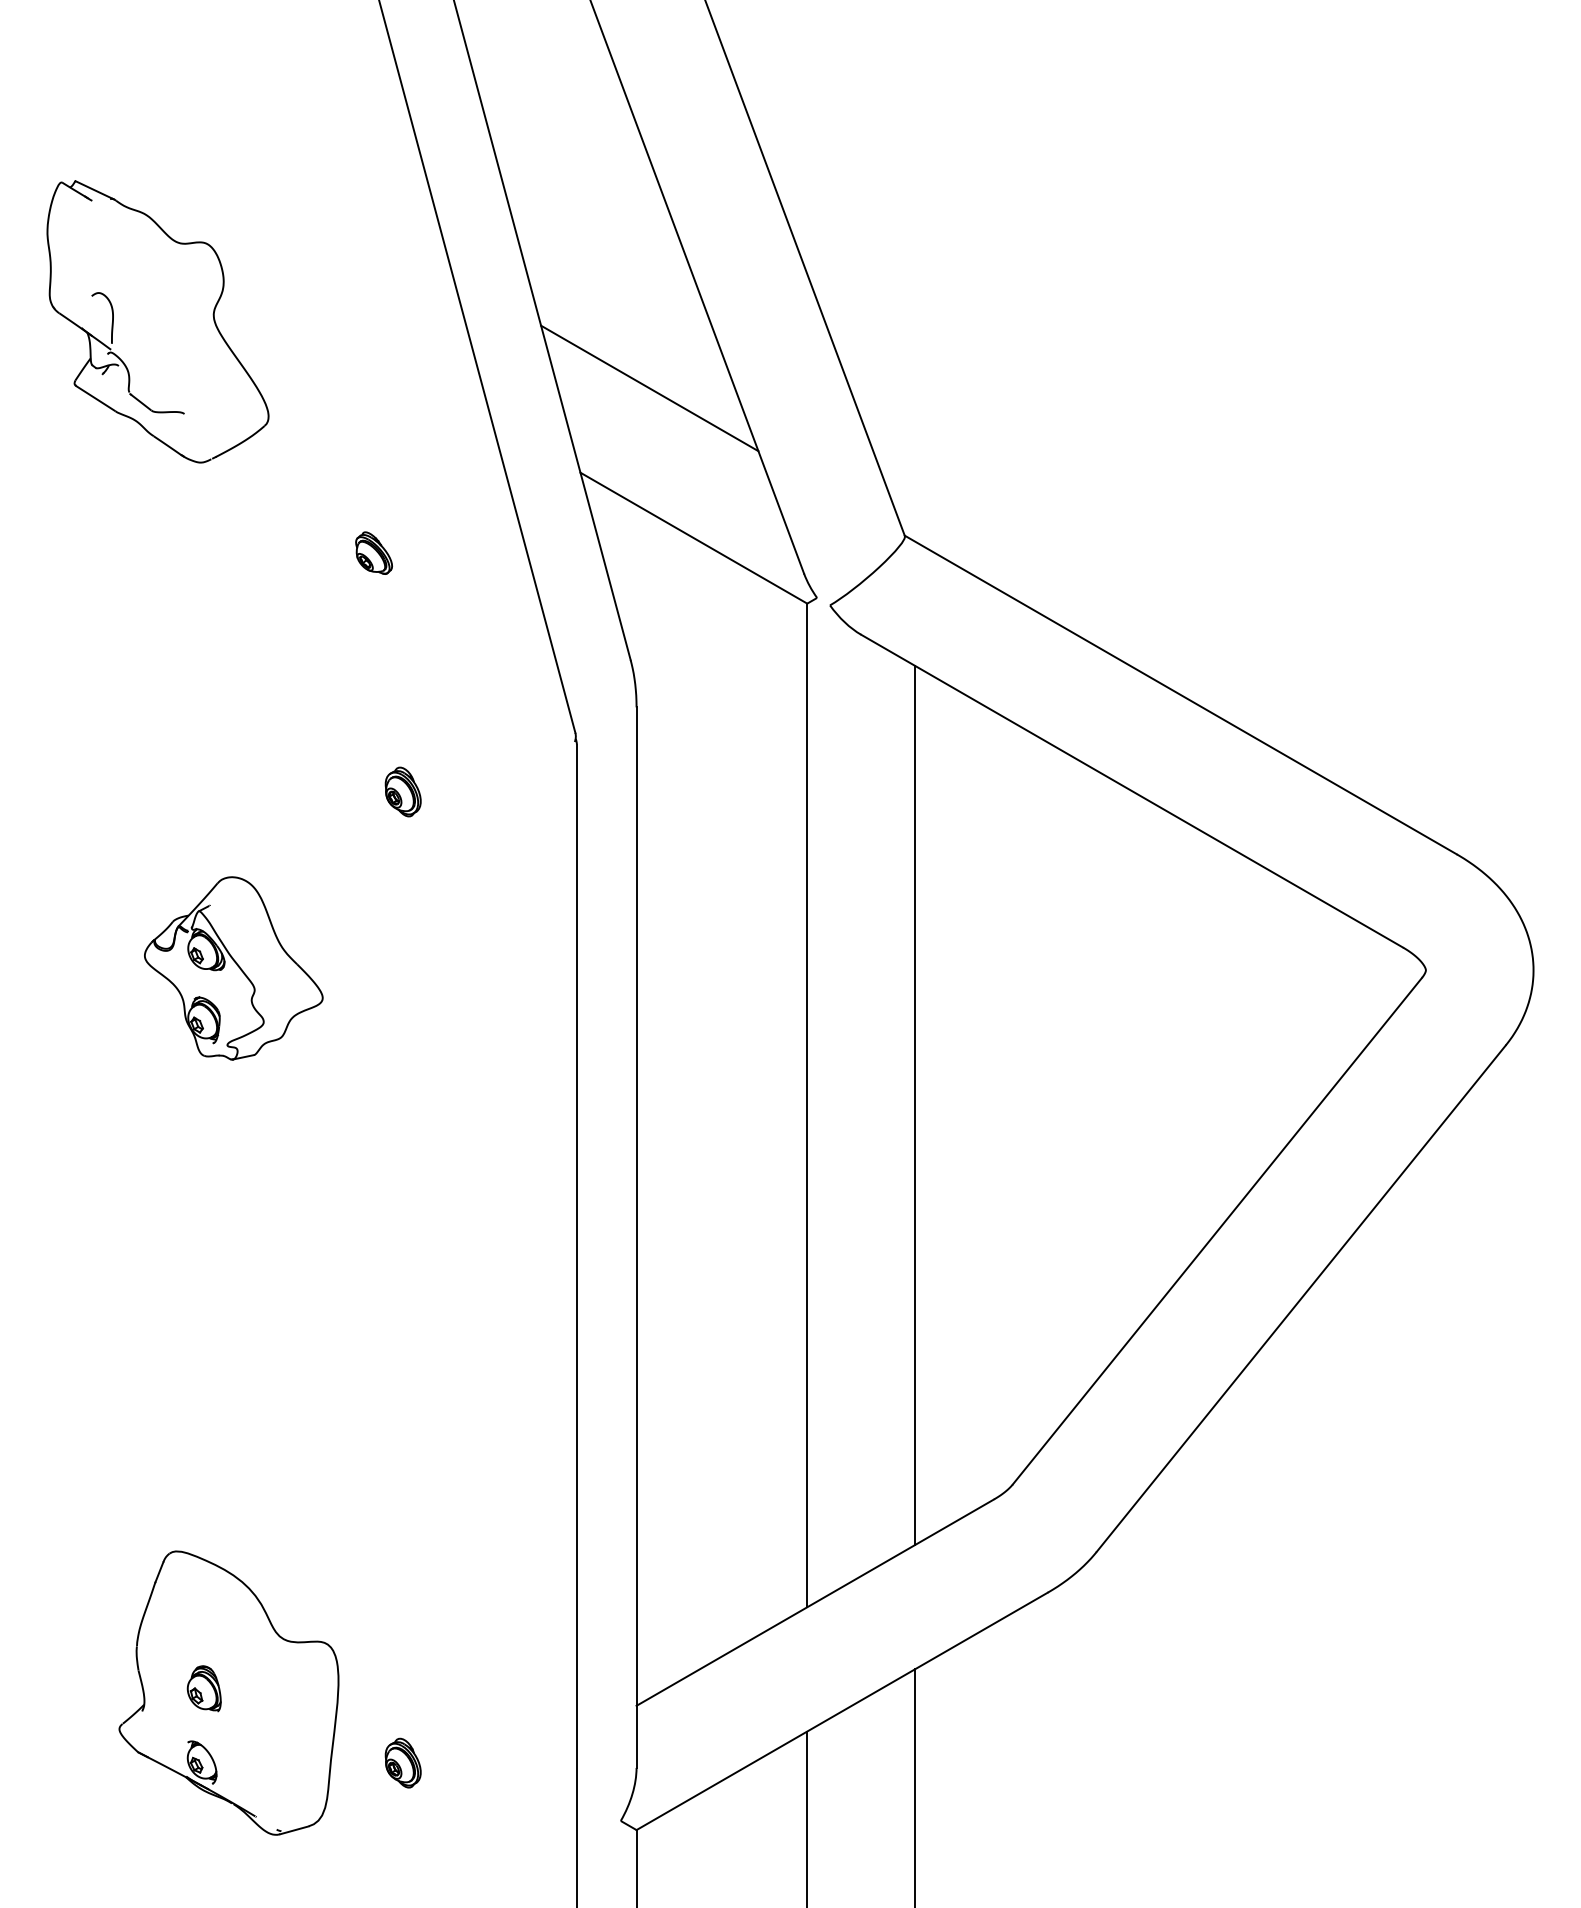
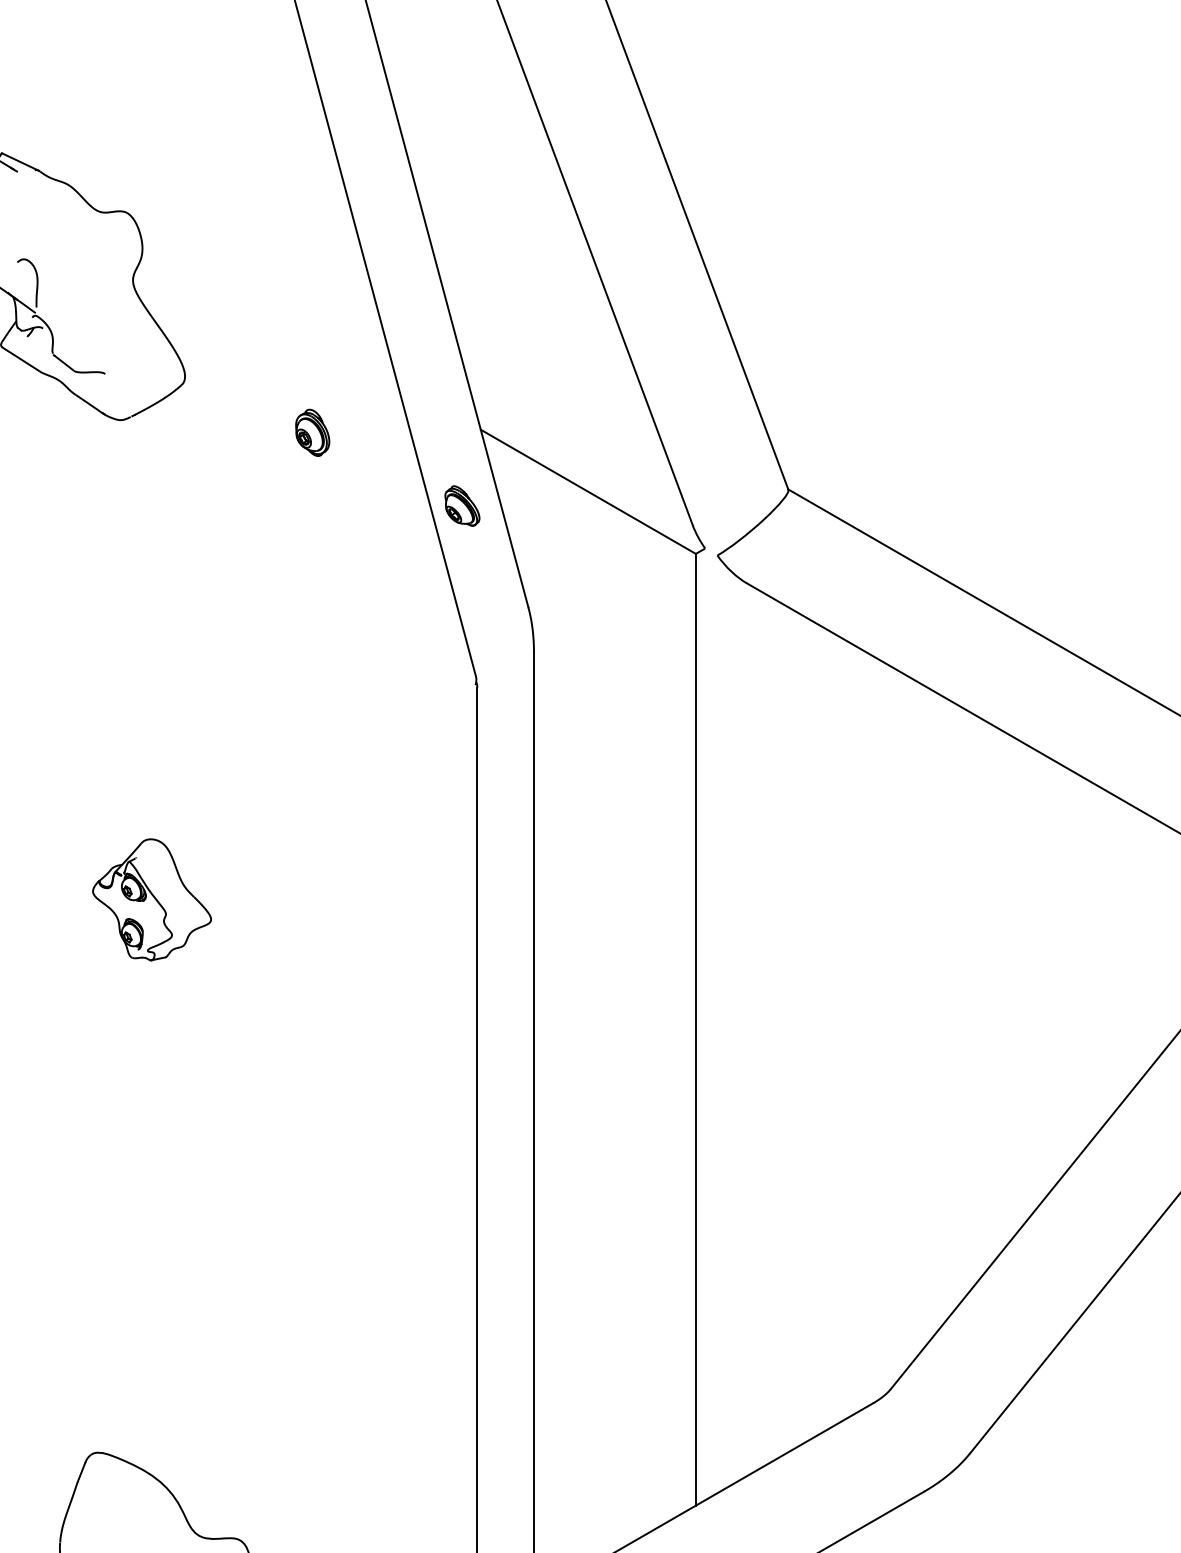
line: (649, 388) -> (546, 349), removed
part: (373, 552) -> (461, 505), moved
part: (402, 791) -> (312, 432), moved
part: (233, 968) -> (151, 899), size x0.7
line: (914, 1105) -> (797, 1029), removed

